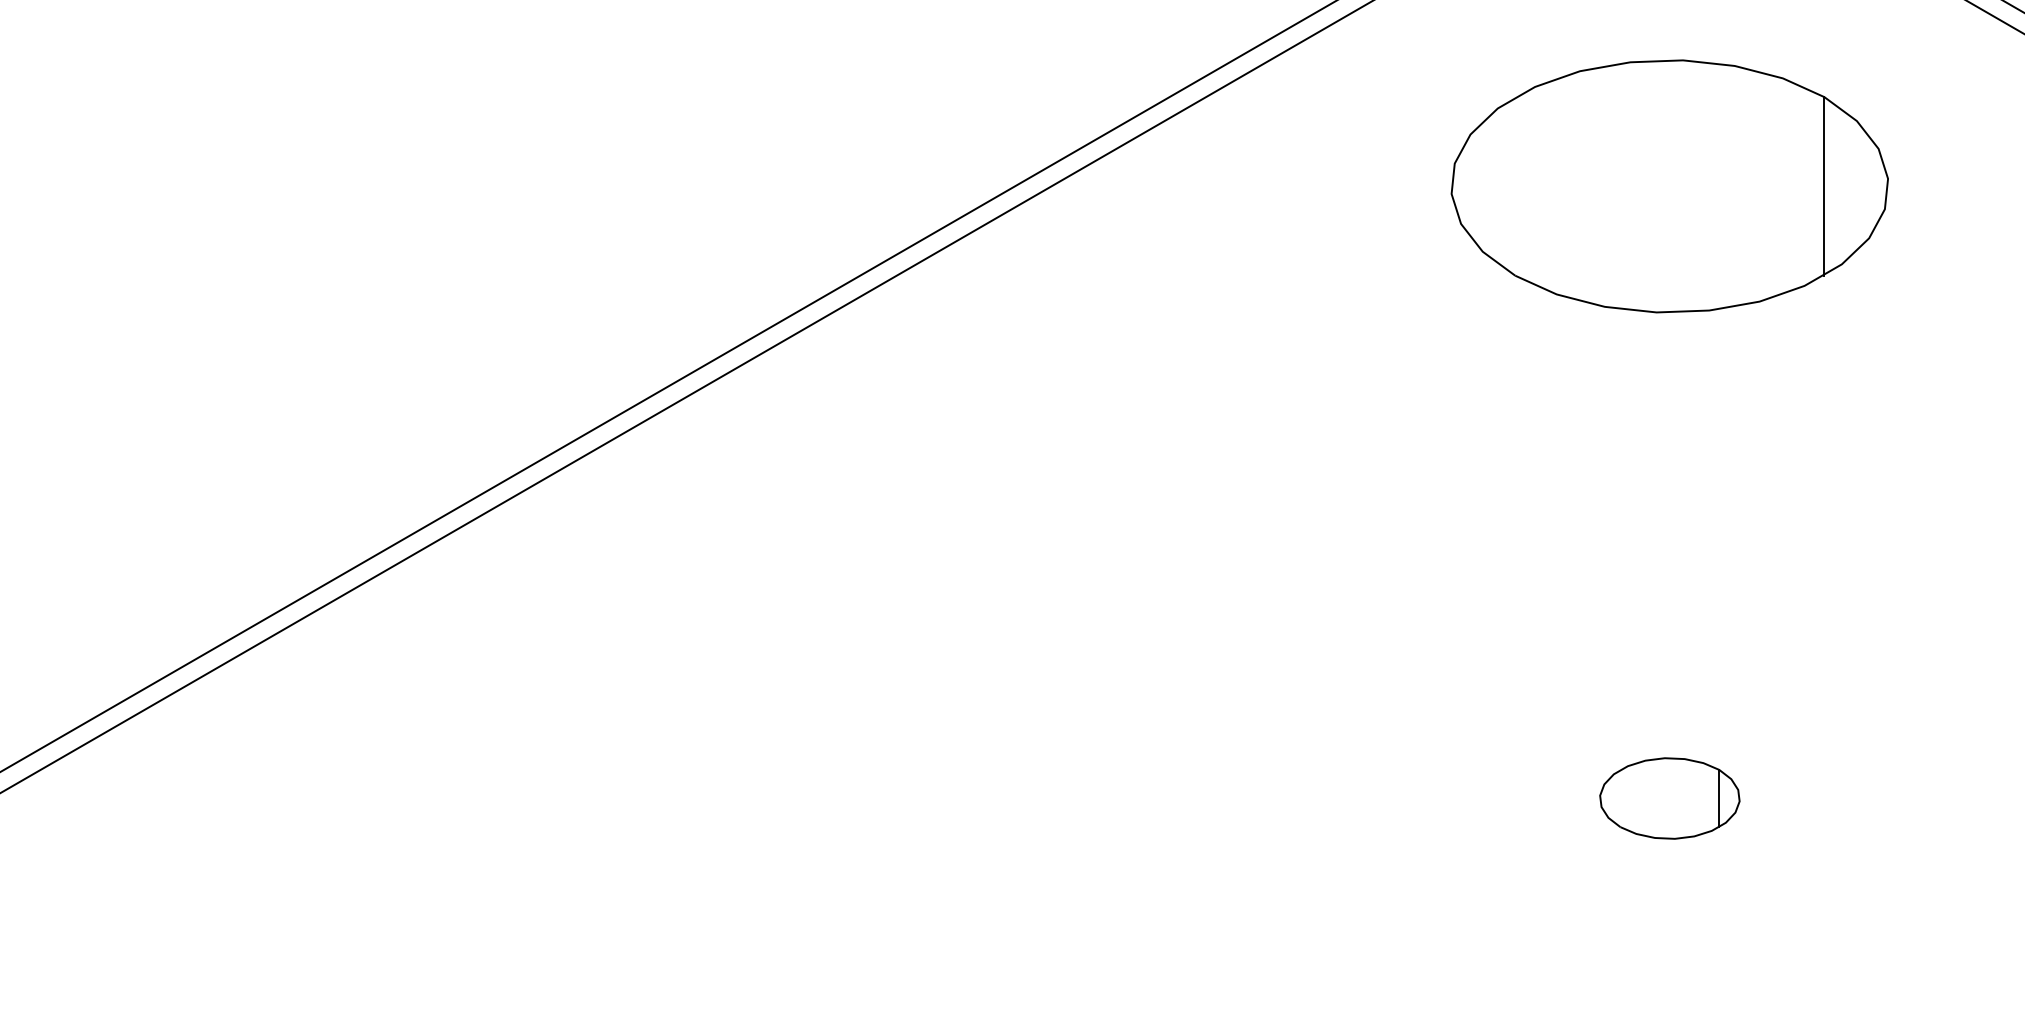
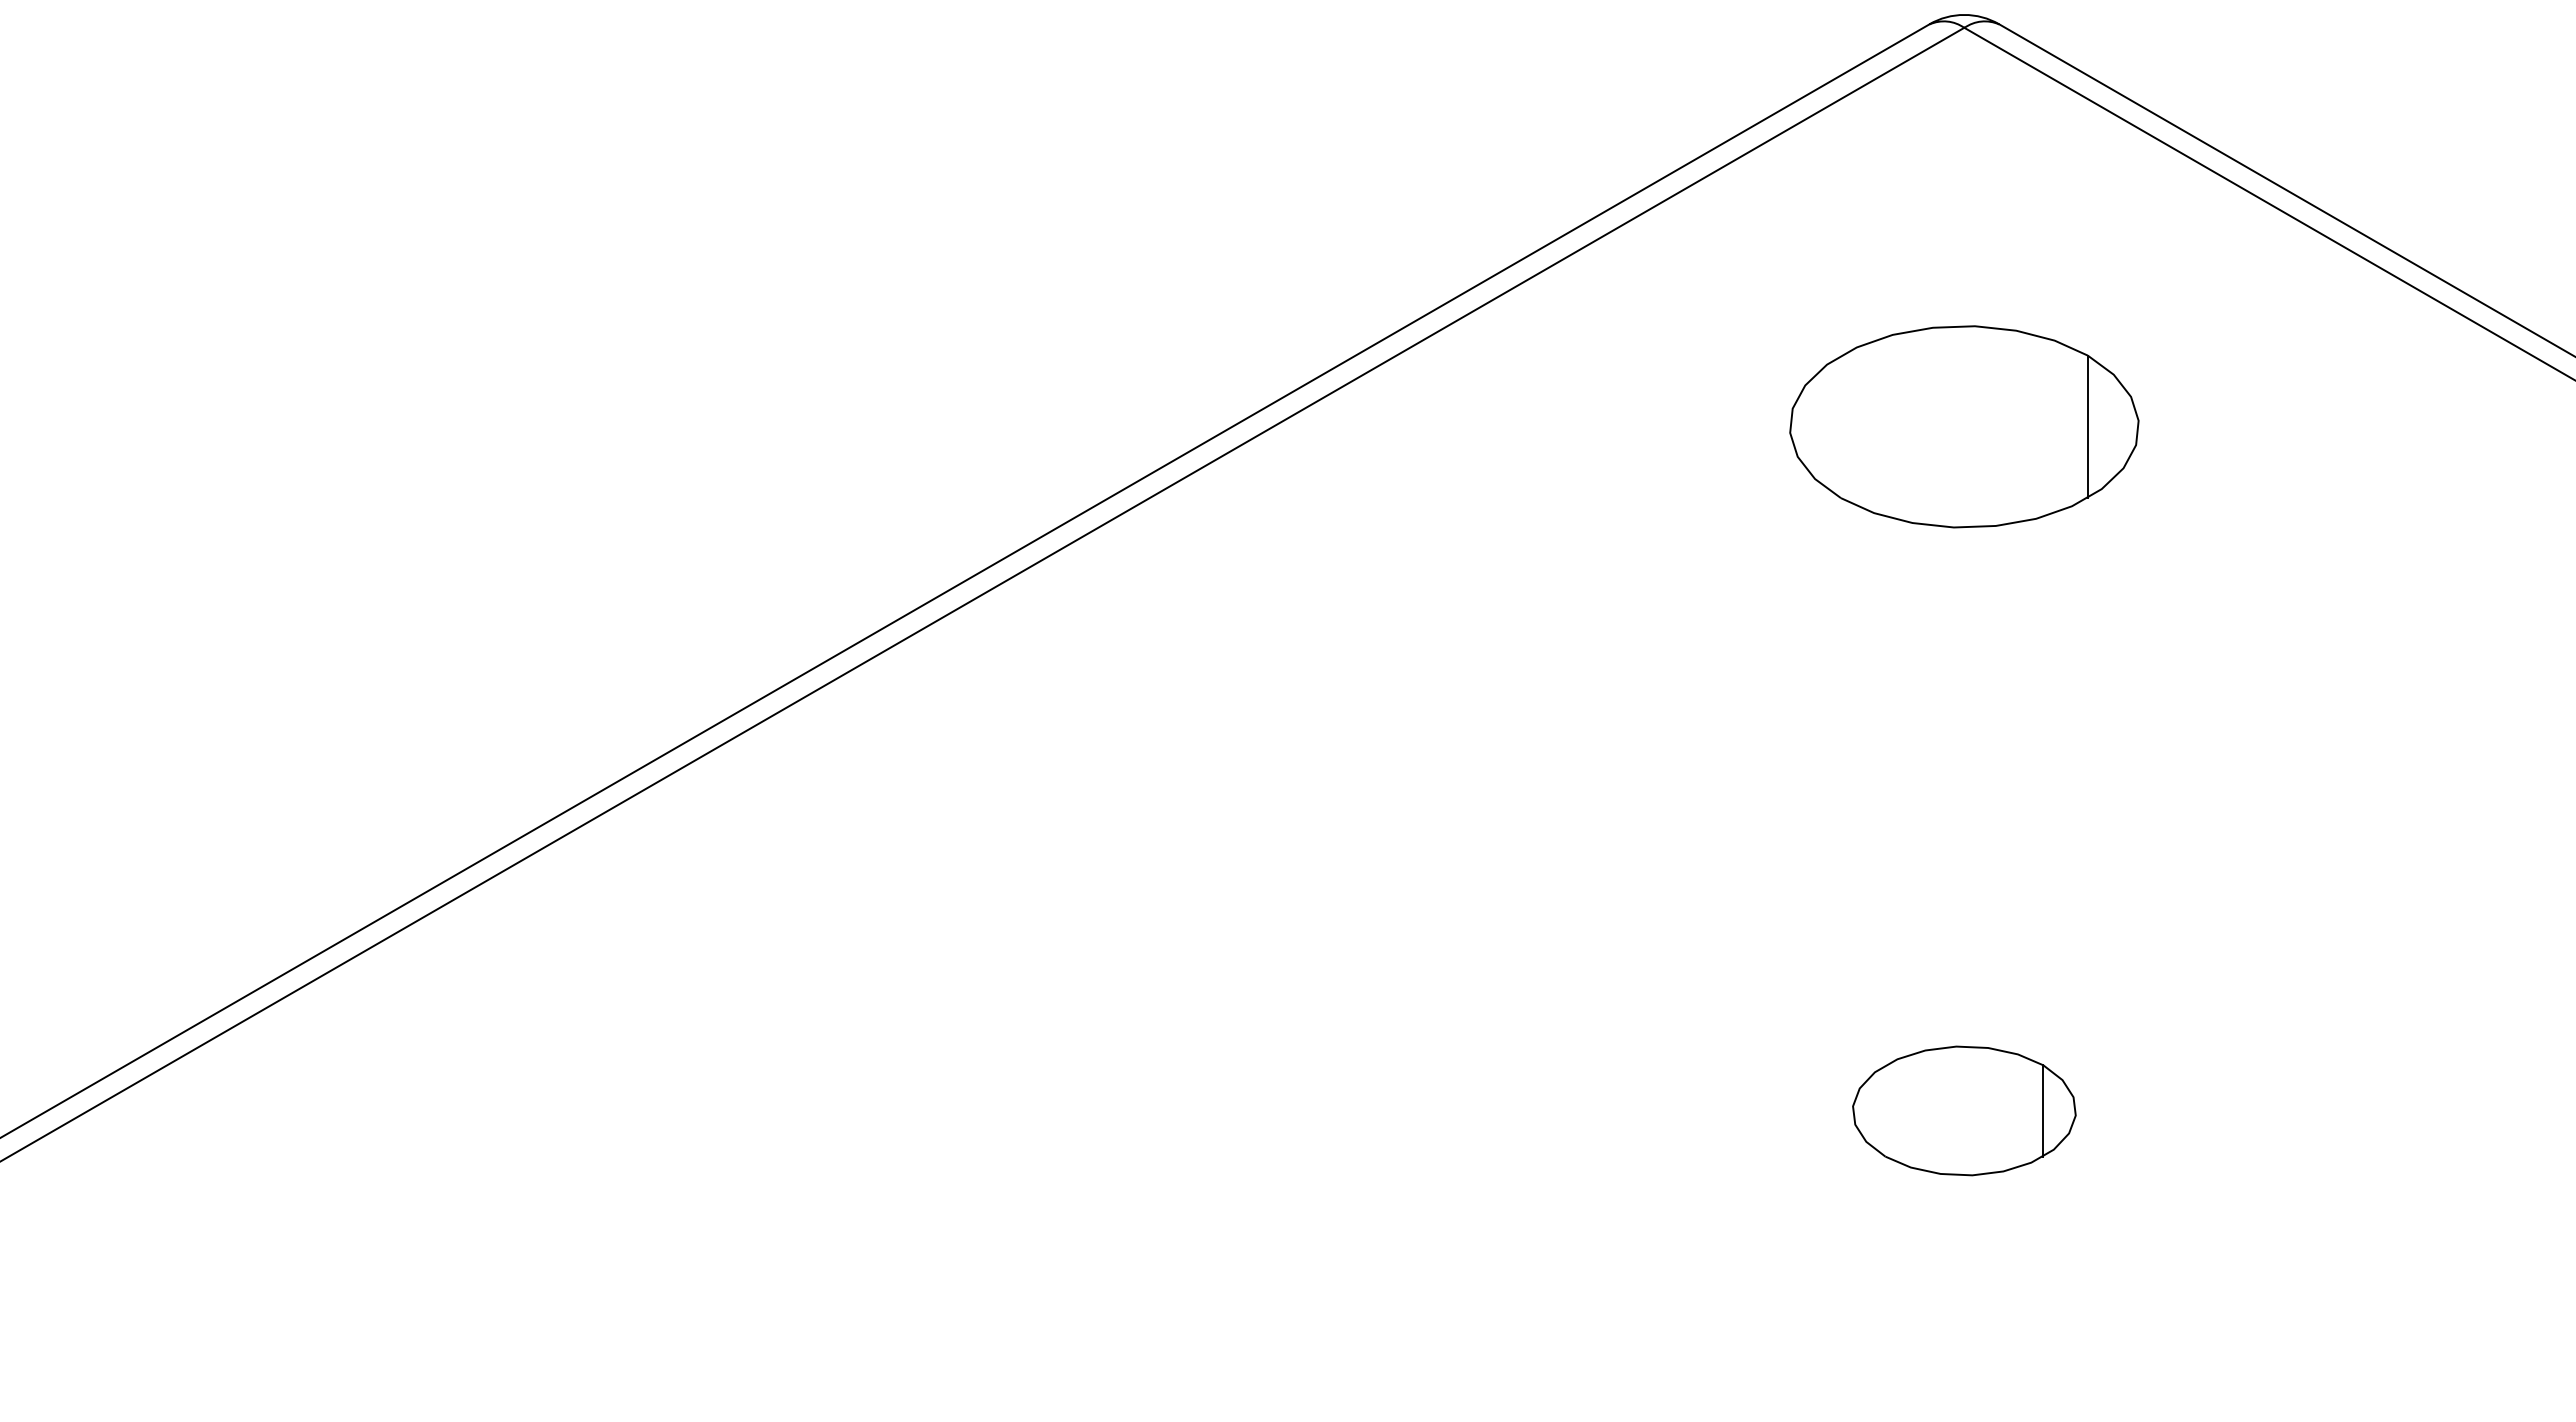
part: (1669, 186) -> (1964, 426), size x0.71
part: (1669, 798) -> (1964, 1110), size x1.43

